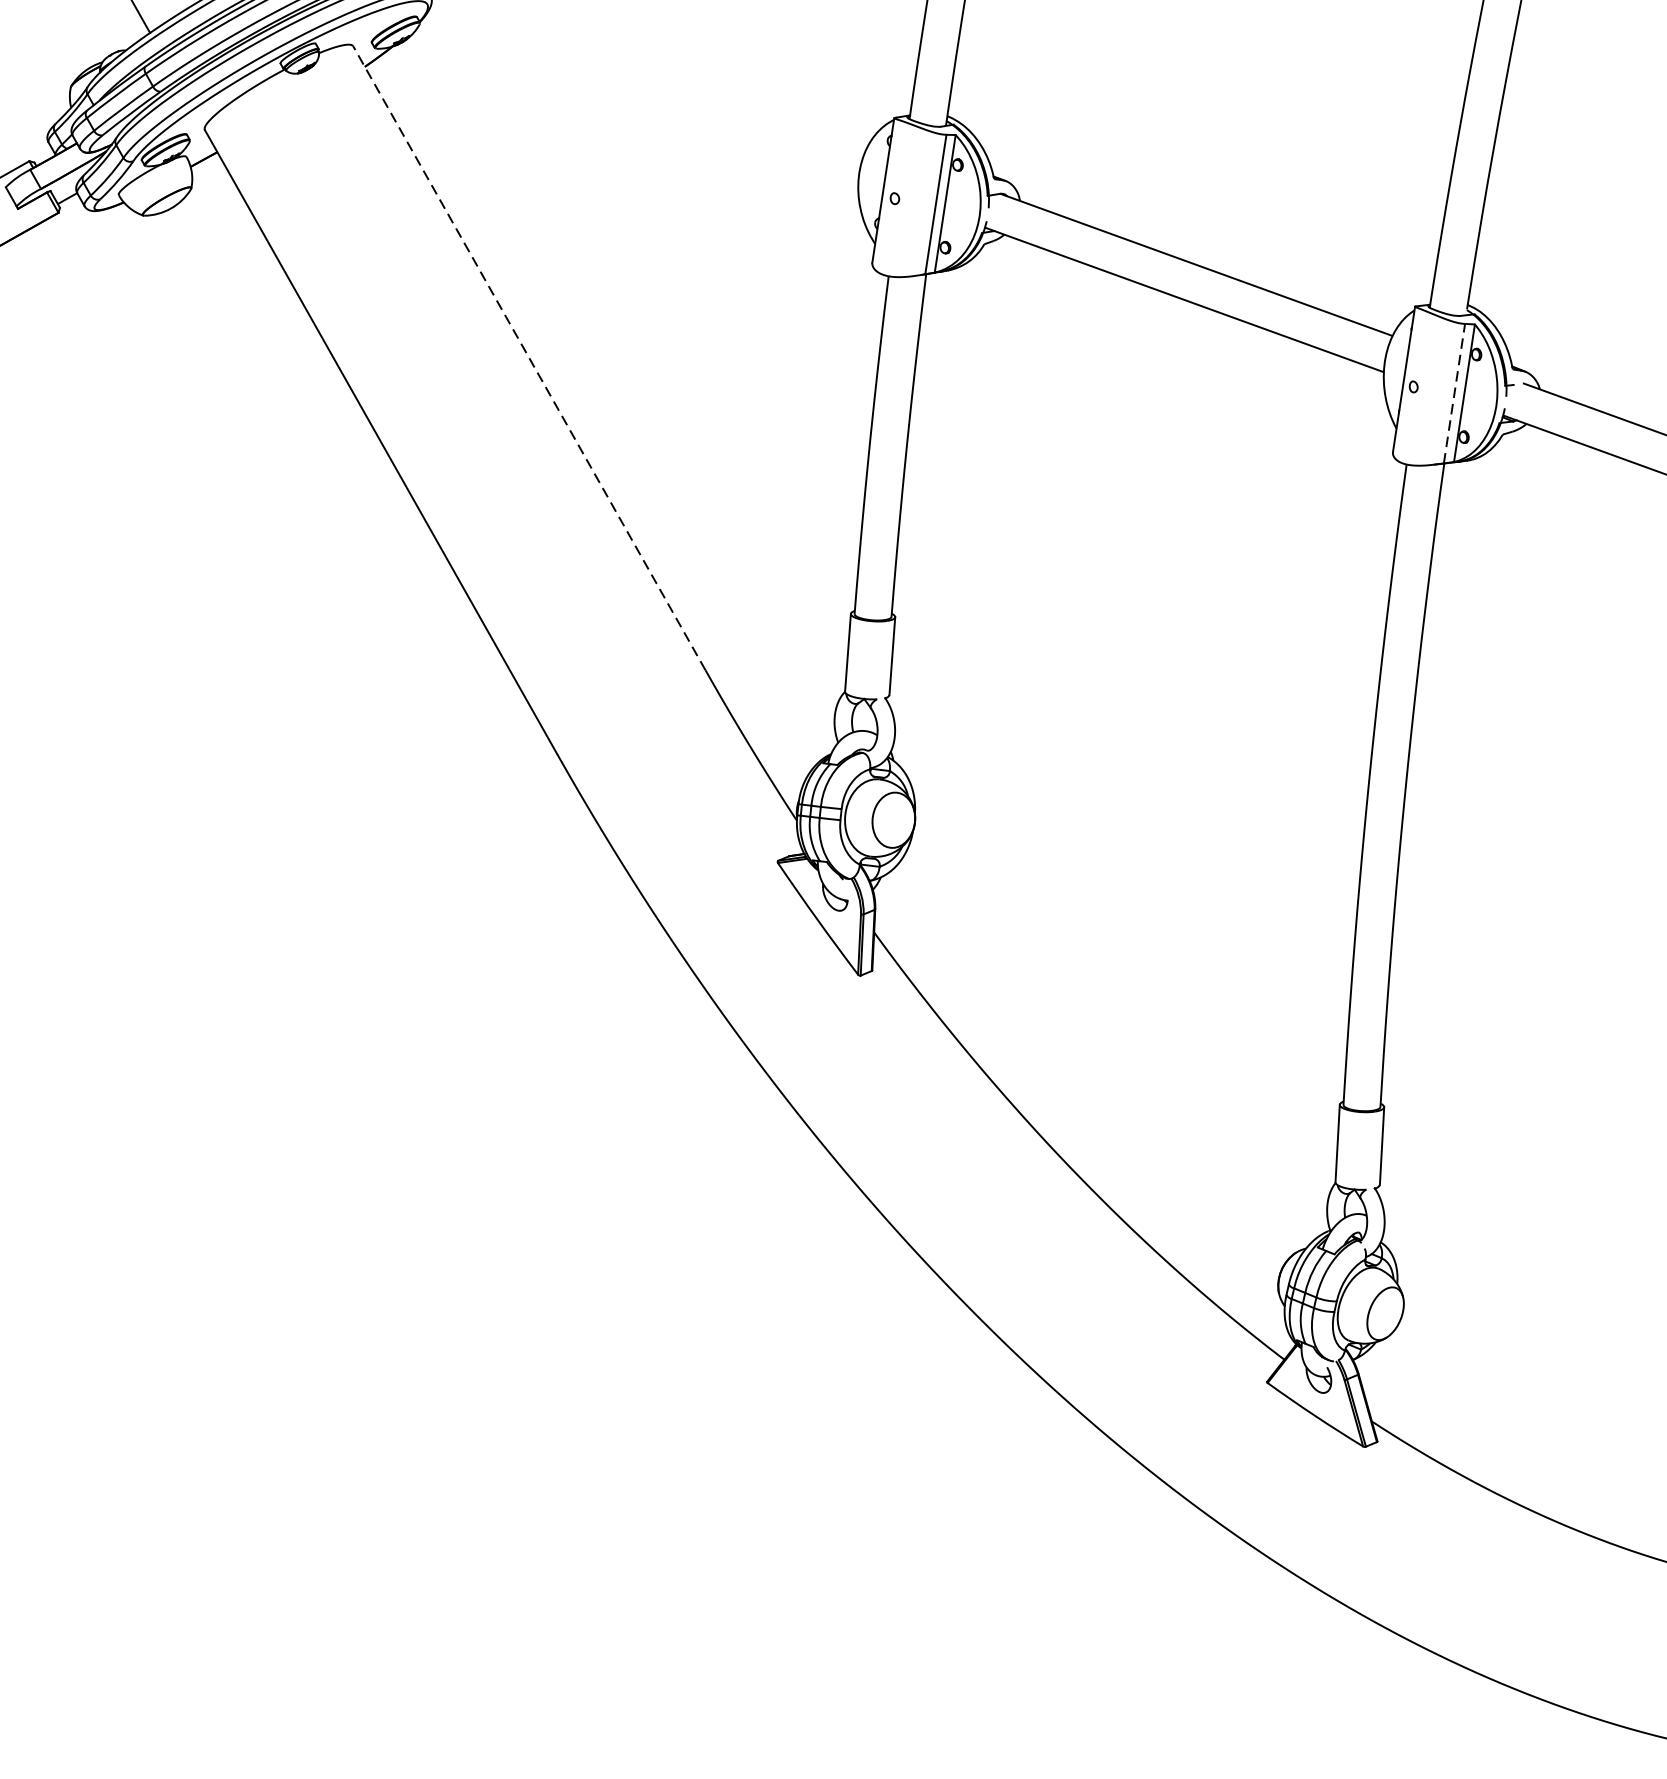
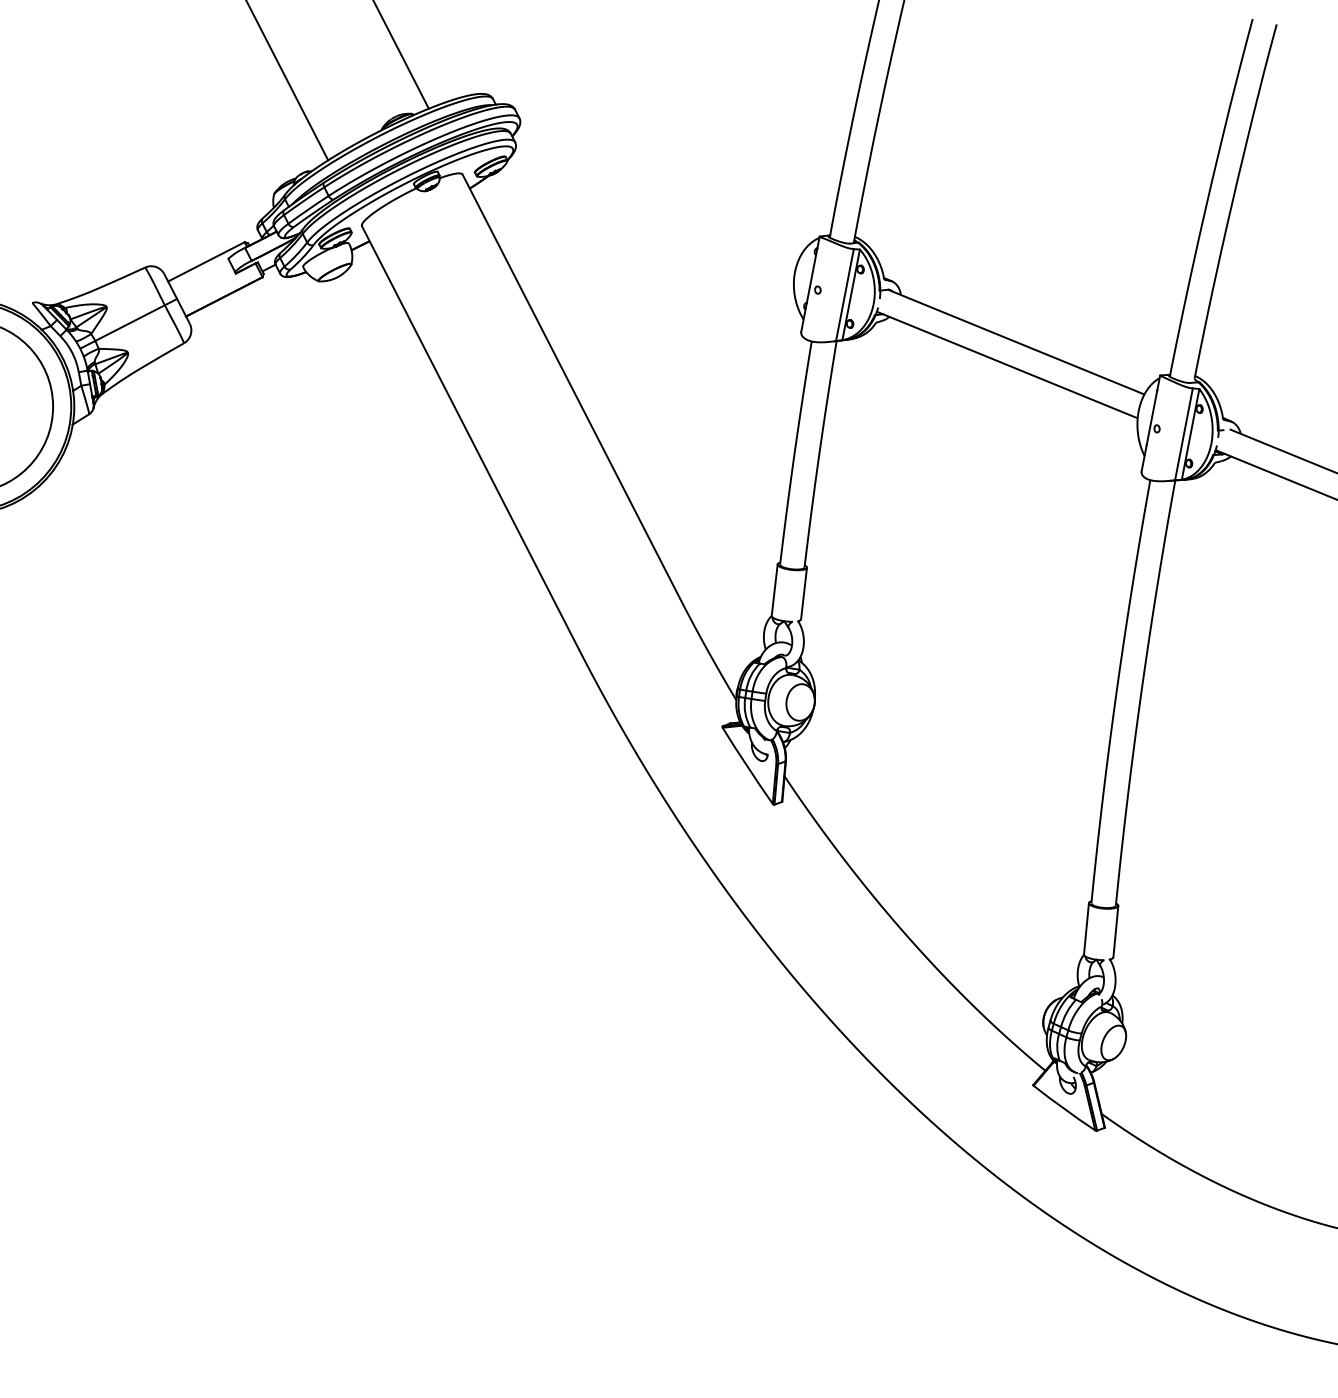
line: (529, 358) -> (571, 386), dashed -> solid
line: (1453, 393) -> (1183, 434), dashed -> solid

